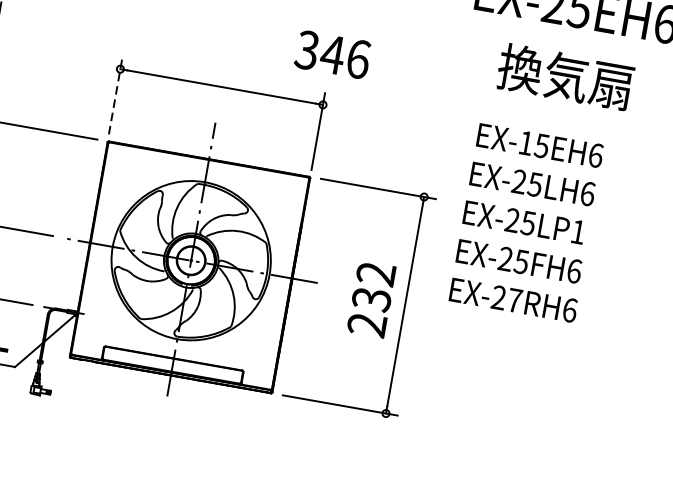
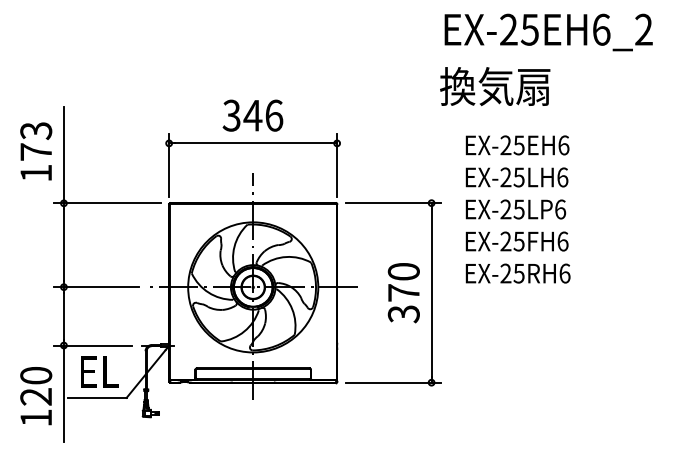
text: (332, 54) -> (252, 115), moved
text: (565, 76) -> (495, 86), moved
line: (116, 95) -> (169, 165), dashed -> solid
text: (525, 142) -> (505, 144), EX-15EH6 -> EX-25EH6
text: (578, 232) -> (560, 209), EX-25LP1 -> EX-25LP6
text: (371, 300) -> (403, 293), 232 -> 370
text: (514, 300) -> (518, 273), EX-27RH6 -> EX-25RH6

